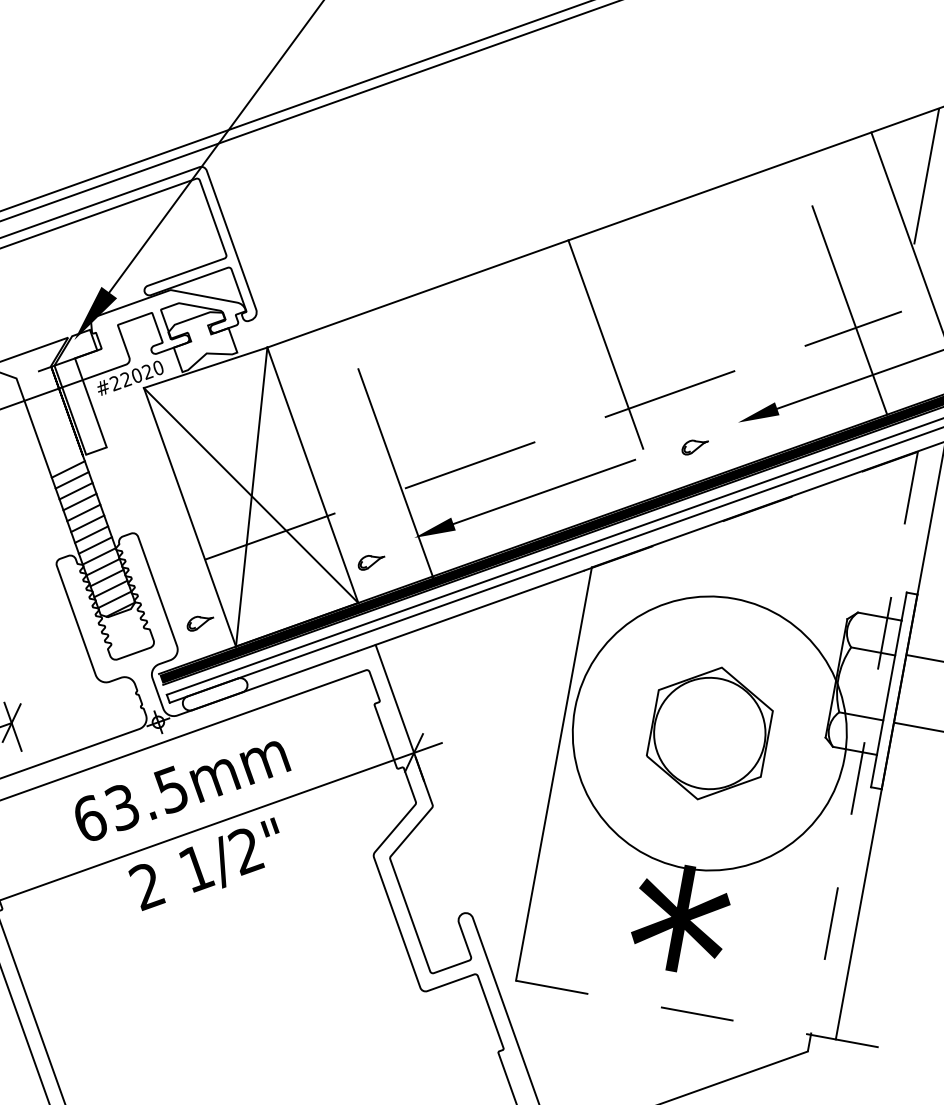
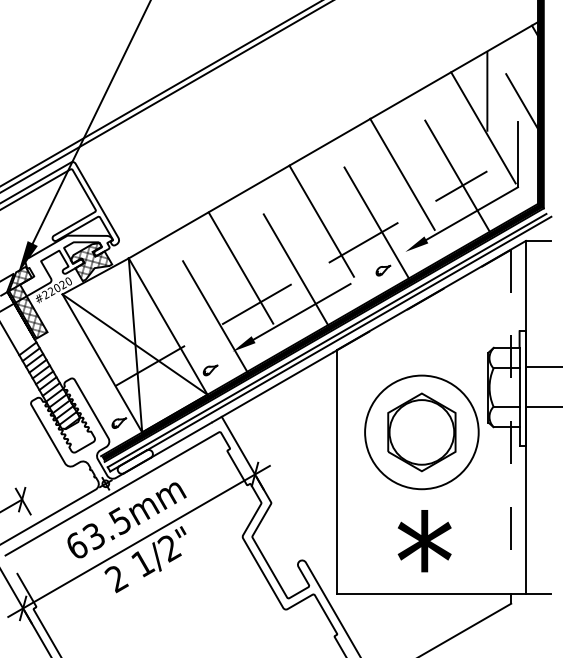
line: (757, 288) -> (402, 173), added
hatch: (201, 340) -> (90, 261), added
line: (698, 363) -> (376, 222), added
hatch: (83, 392) -> (28, 303), added
line: (453, 397) -> (240, 267), added
line: (546, 418) -> (295, 269), added
circle: (709, 733) -> (421, 432), size x0.71
line: (696, 1013) -> (443, 593), dashed -> solid

